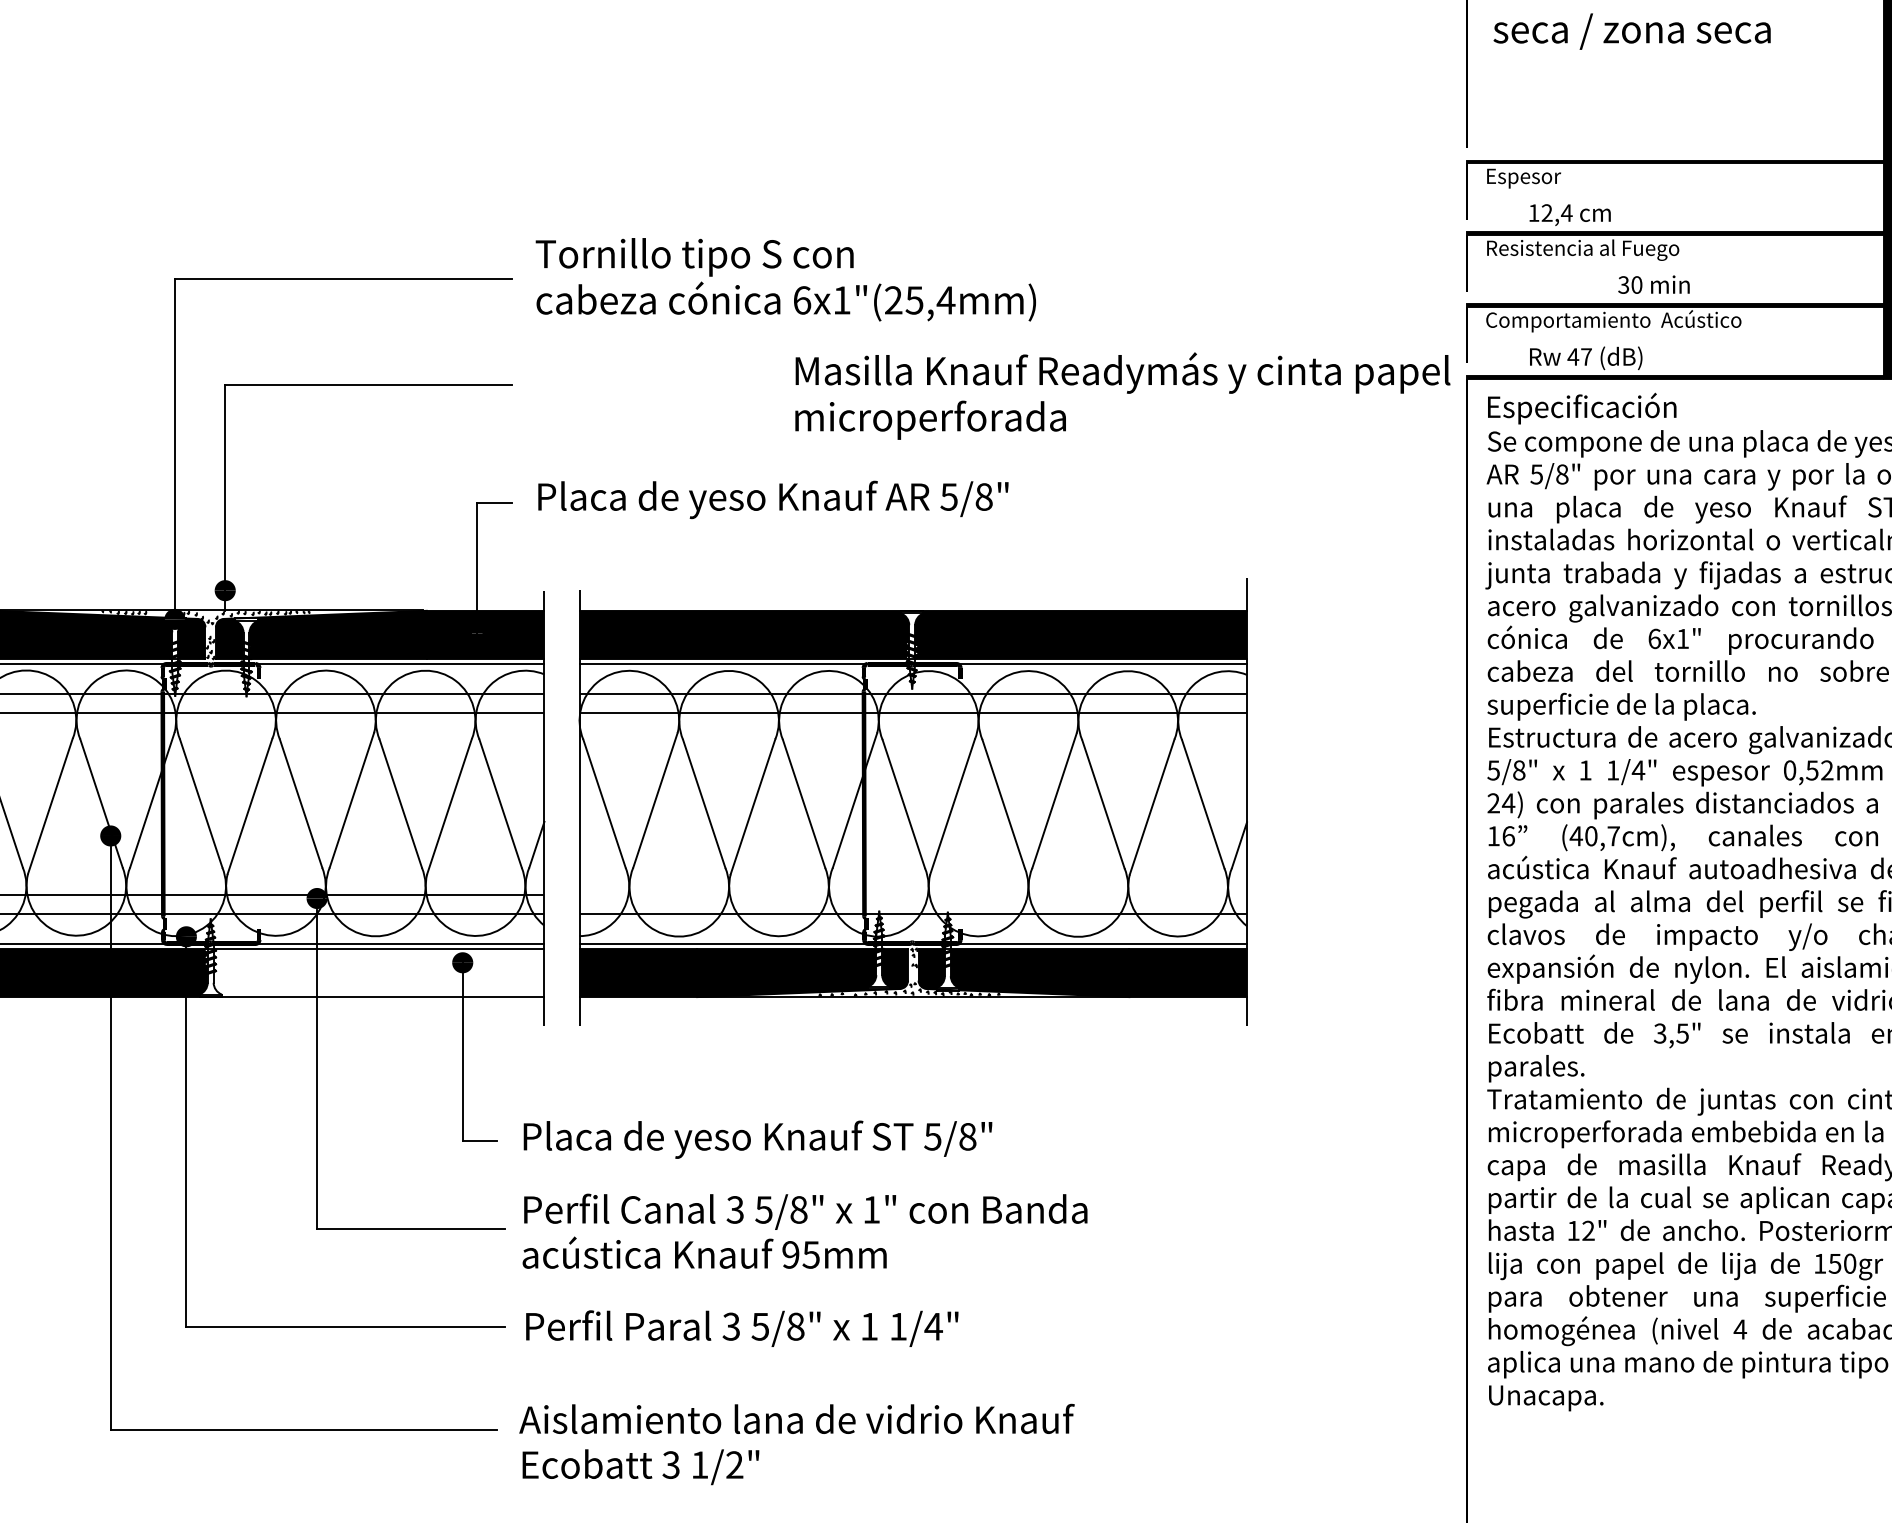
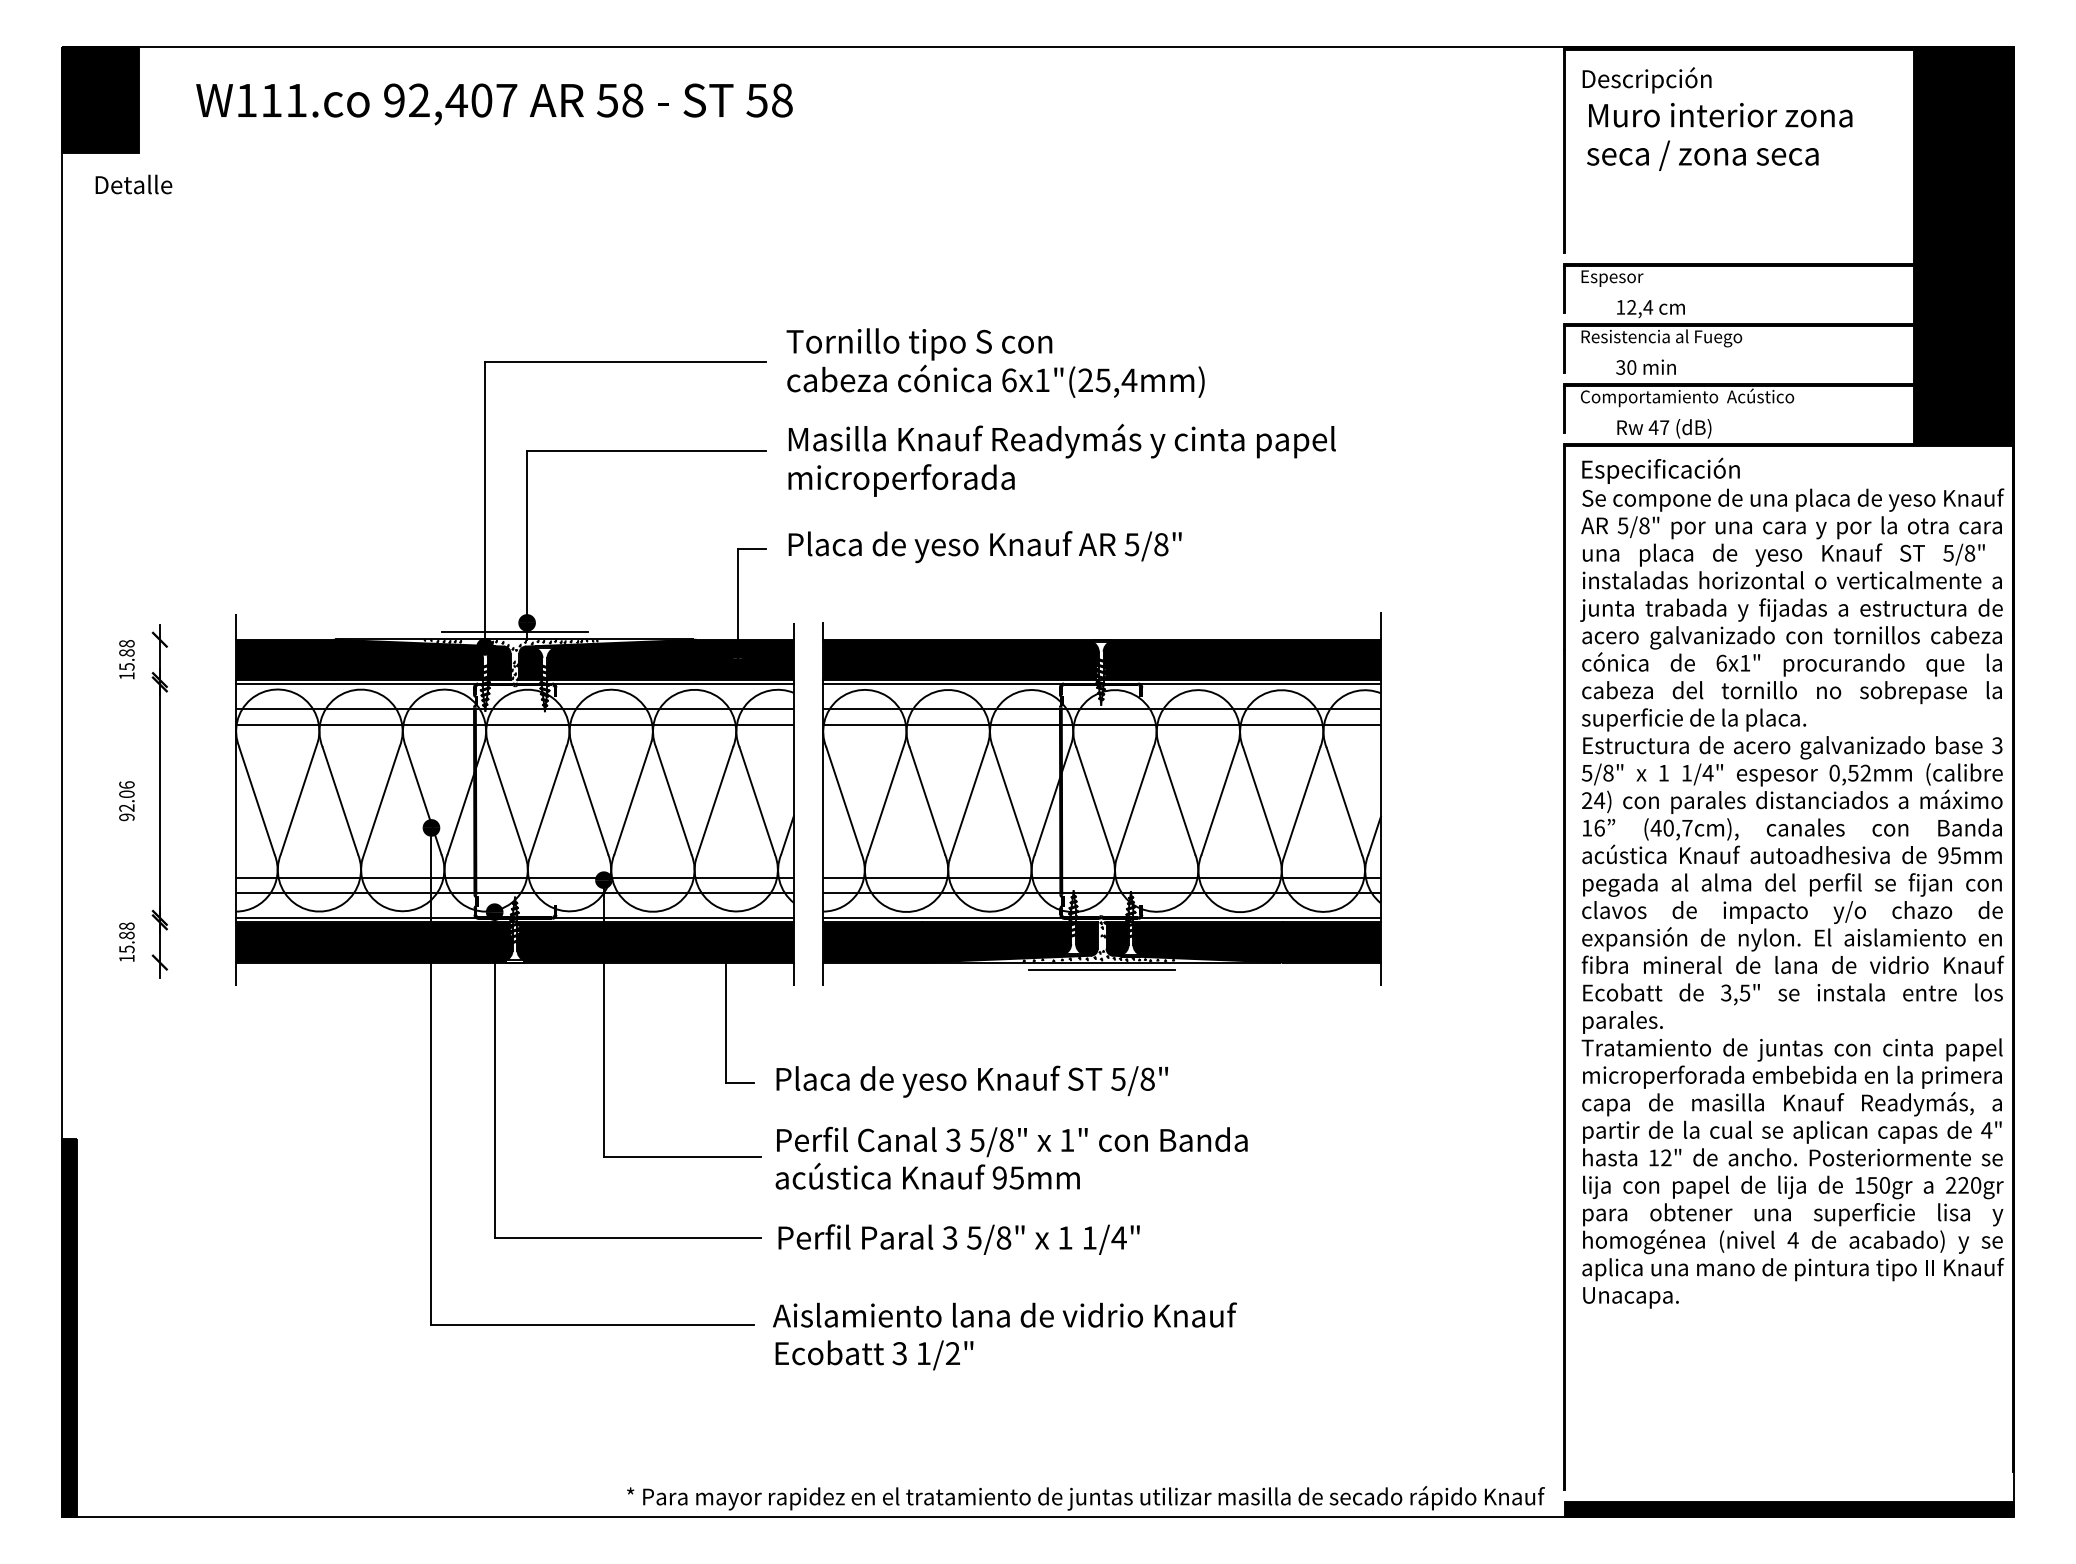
text: (1653, 283) -> (1645, 366), moved
text: (1121, 395) -> (1061, 459), moved
line: (210, 600) -> (514, 631), added
line: (912, 895) -> (1101, 877), added
fill: (378, 973) -> (655, 942), added
line: (912, 1005) -> (1101, 969), added

